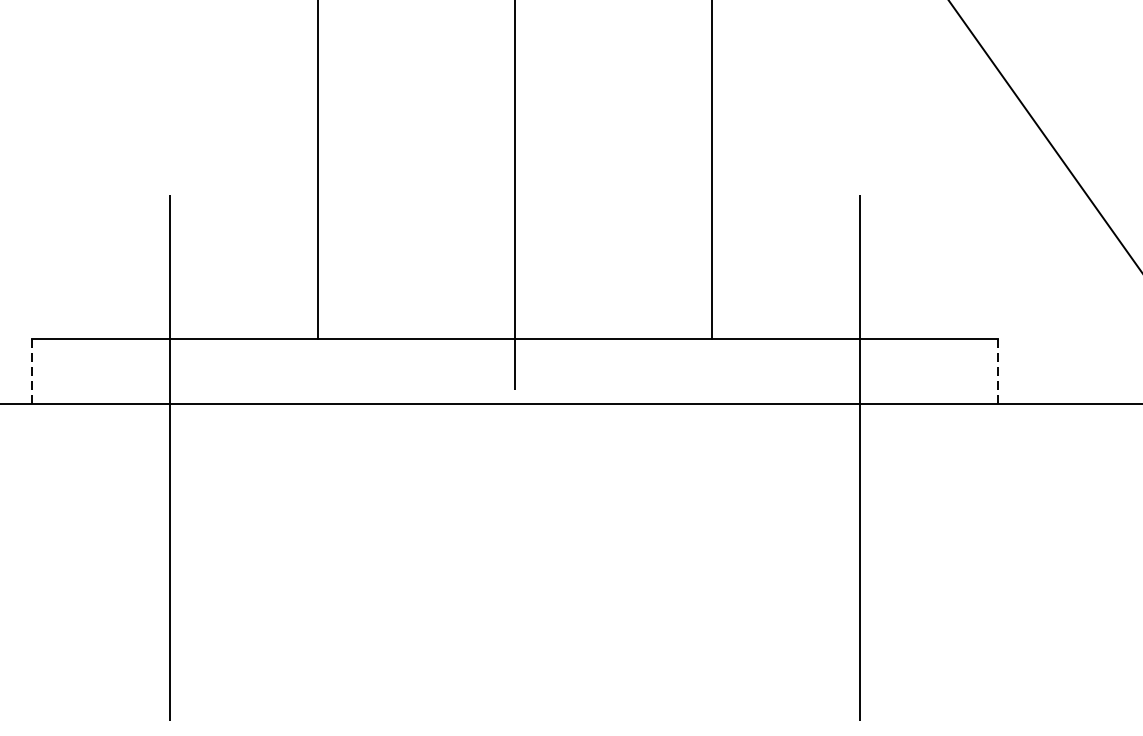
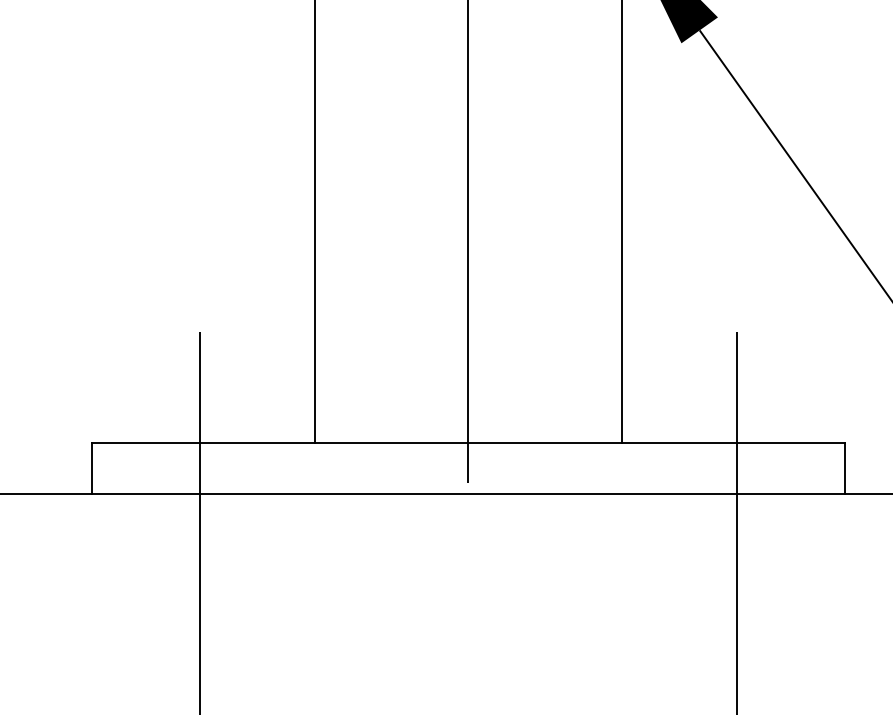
line: (31, 371) -> (92, 468), dashed -> solid
line: (998, 371) -> (844, 468), dashed -> solid

